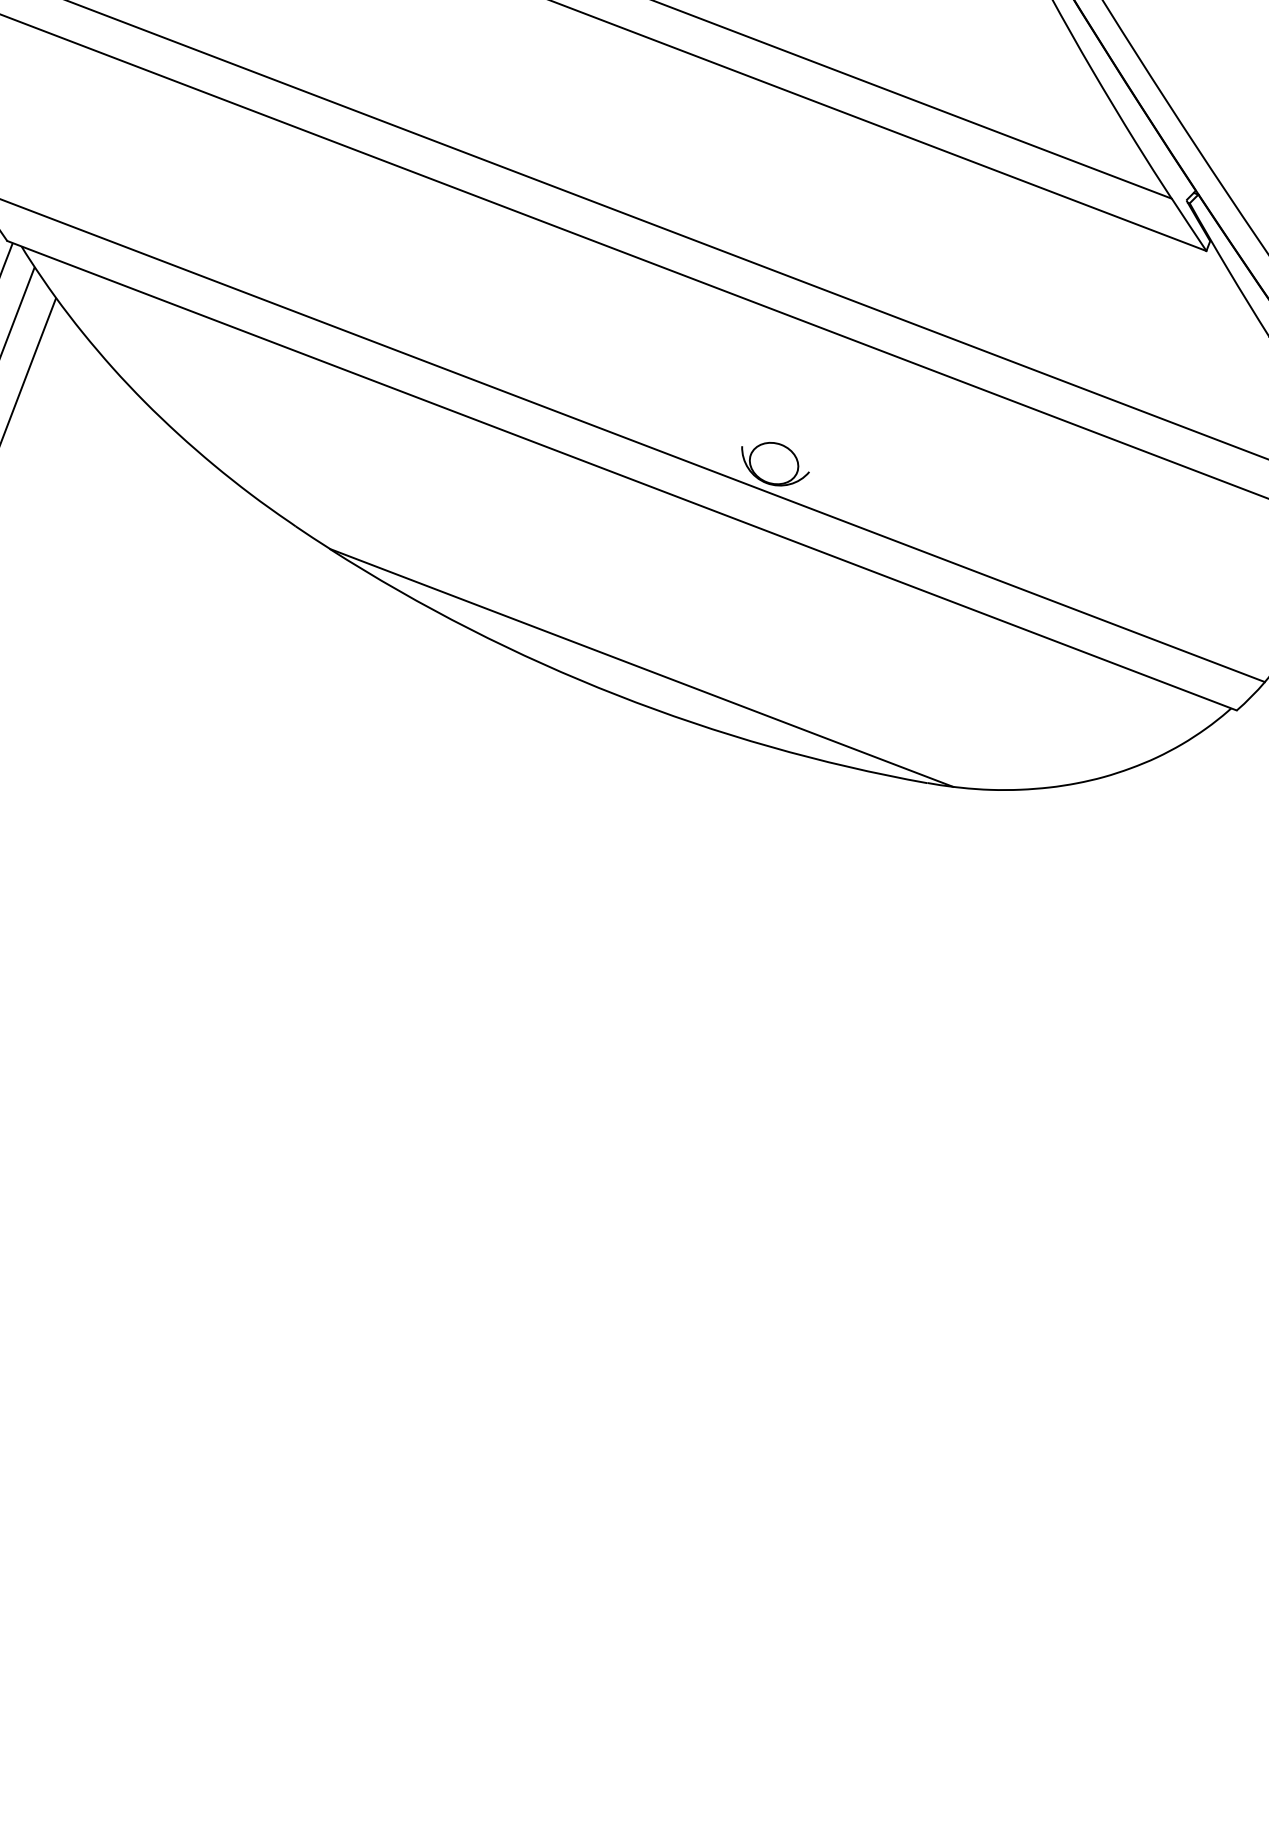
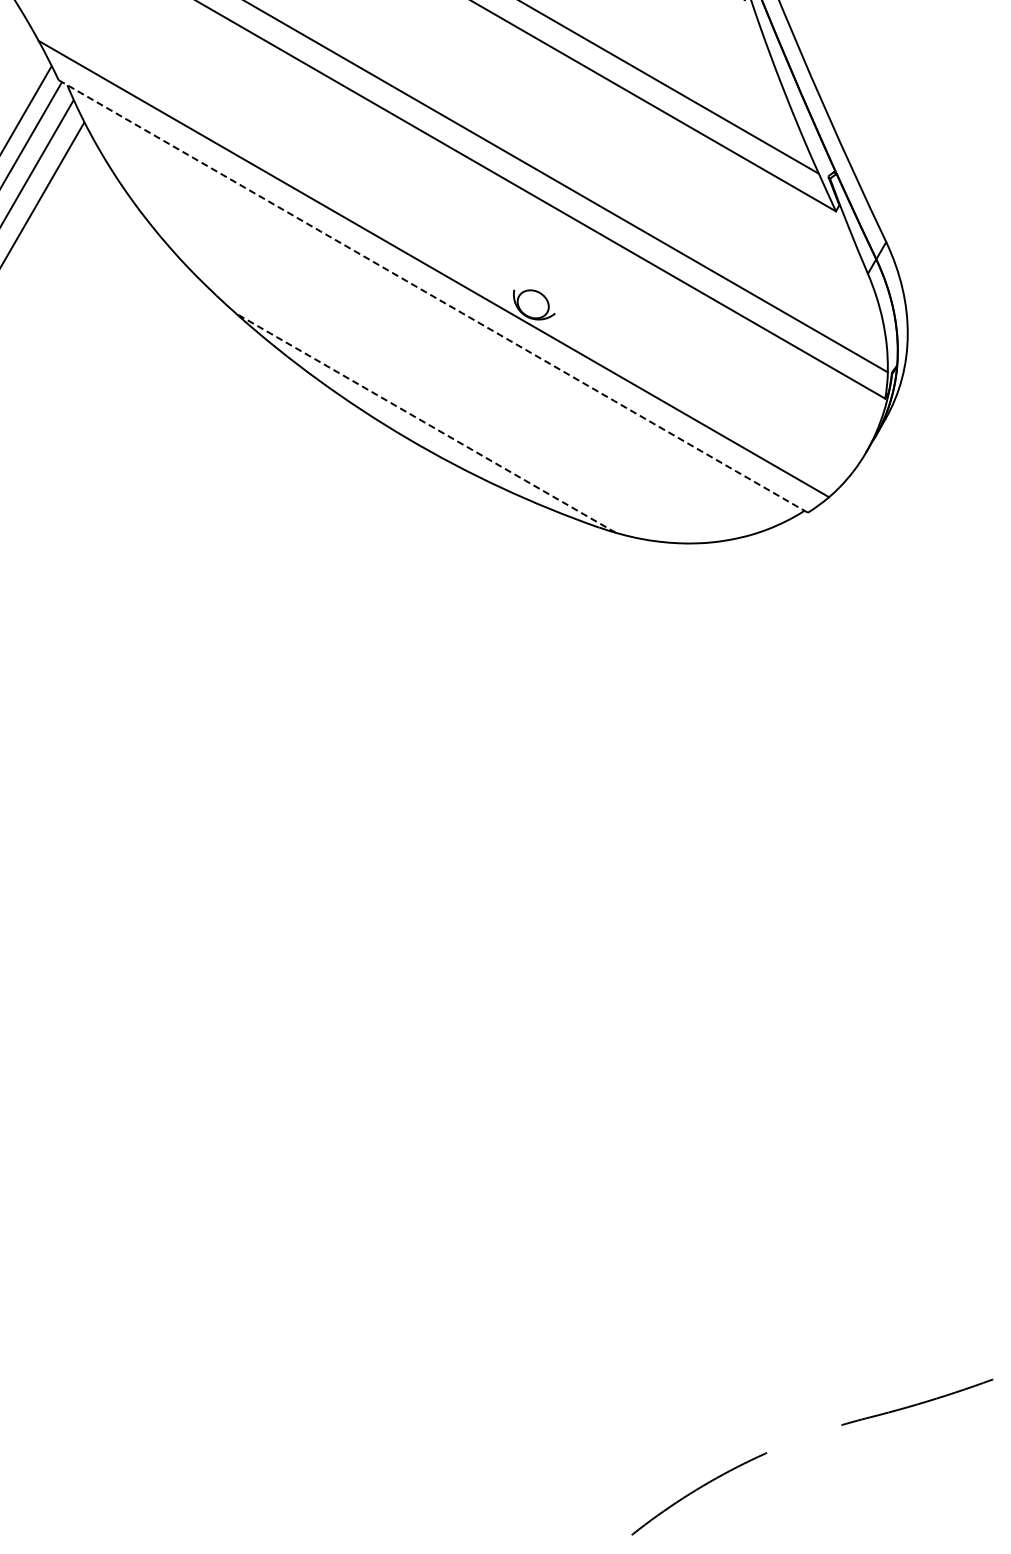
line: (620, 475) -> (432, 296), solid -> dashed
line: (640, 668) -> (425, 423), solid -> dashed

